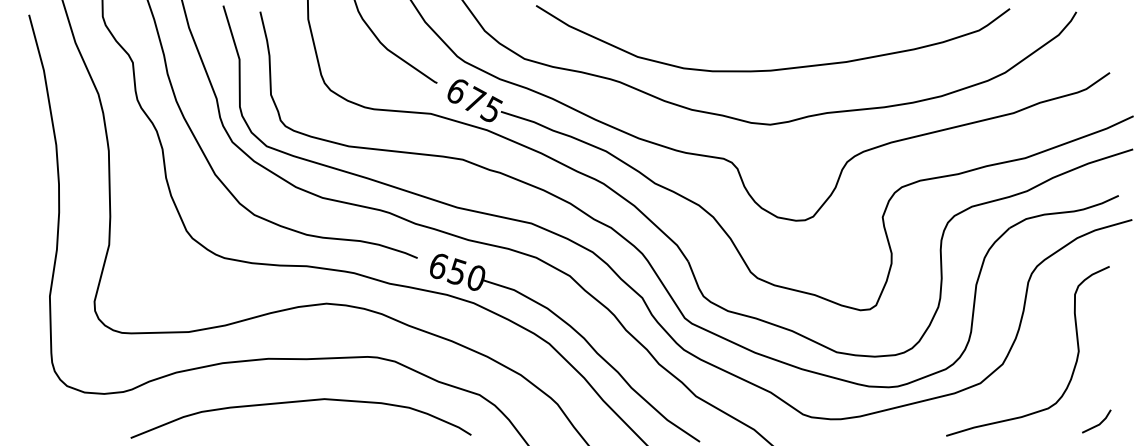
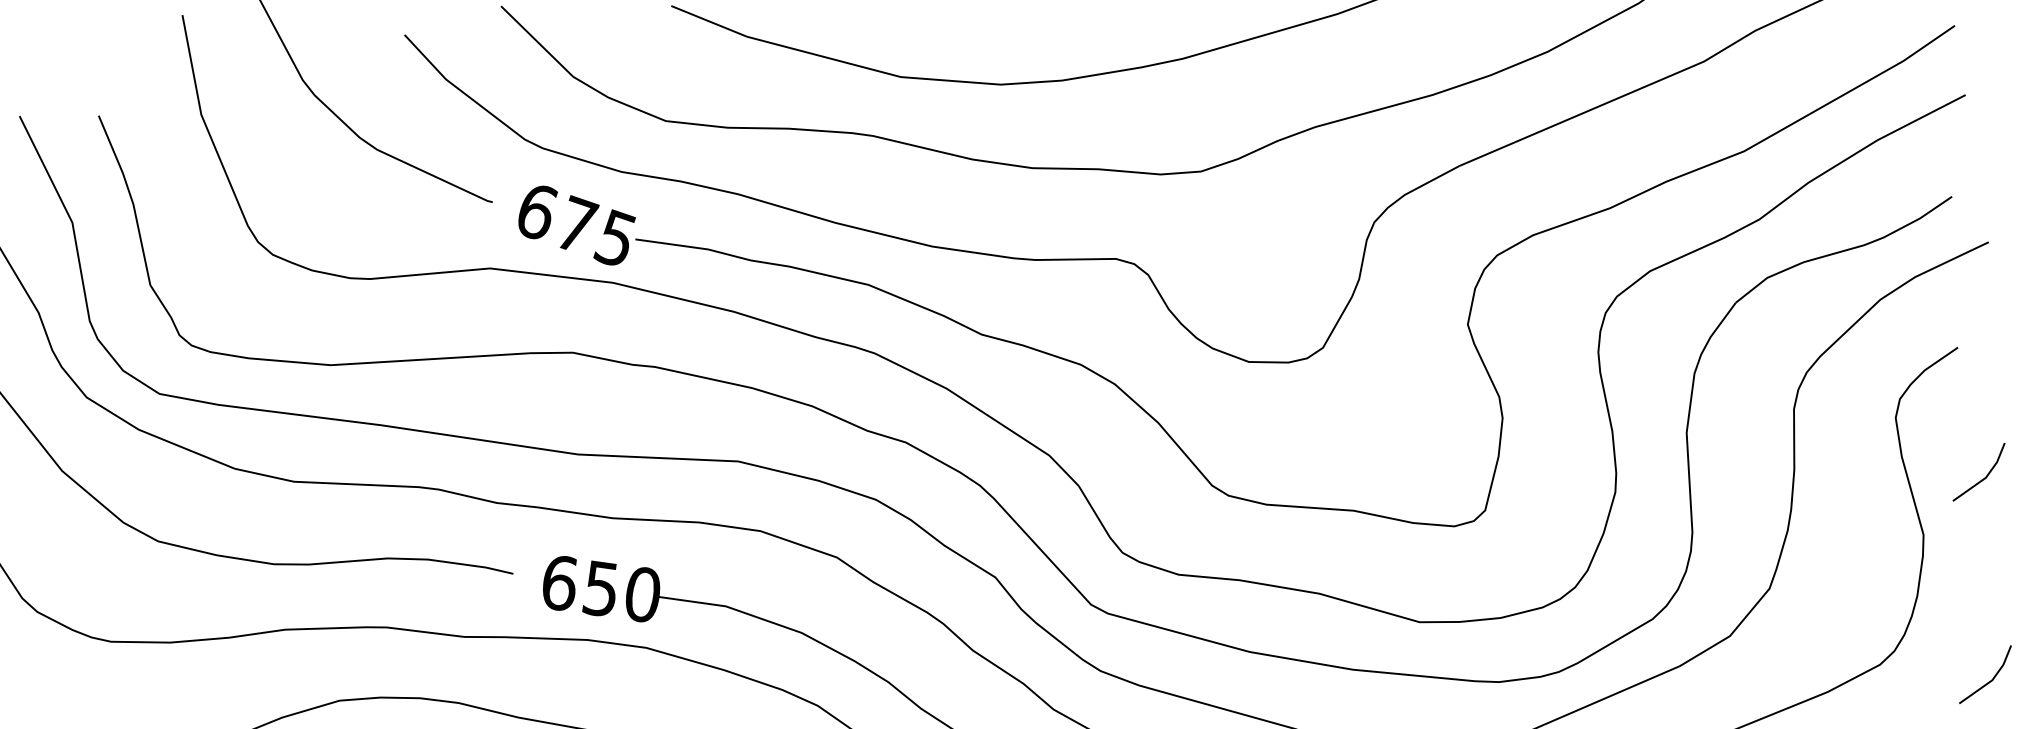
line: (1110, 329) -> (1981, 478), added

